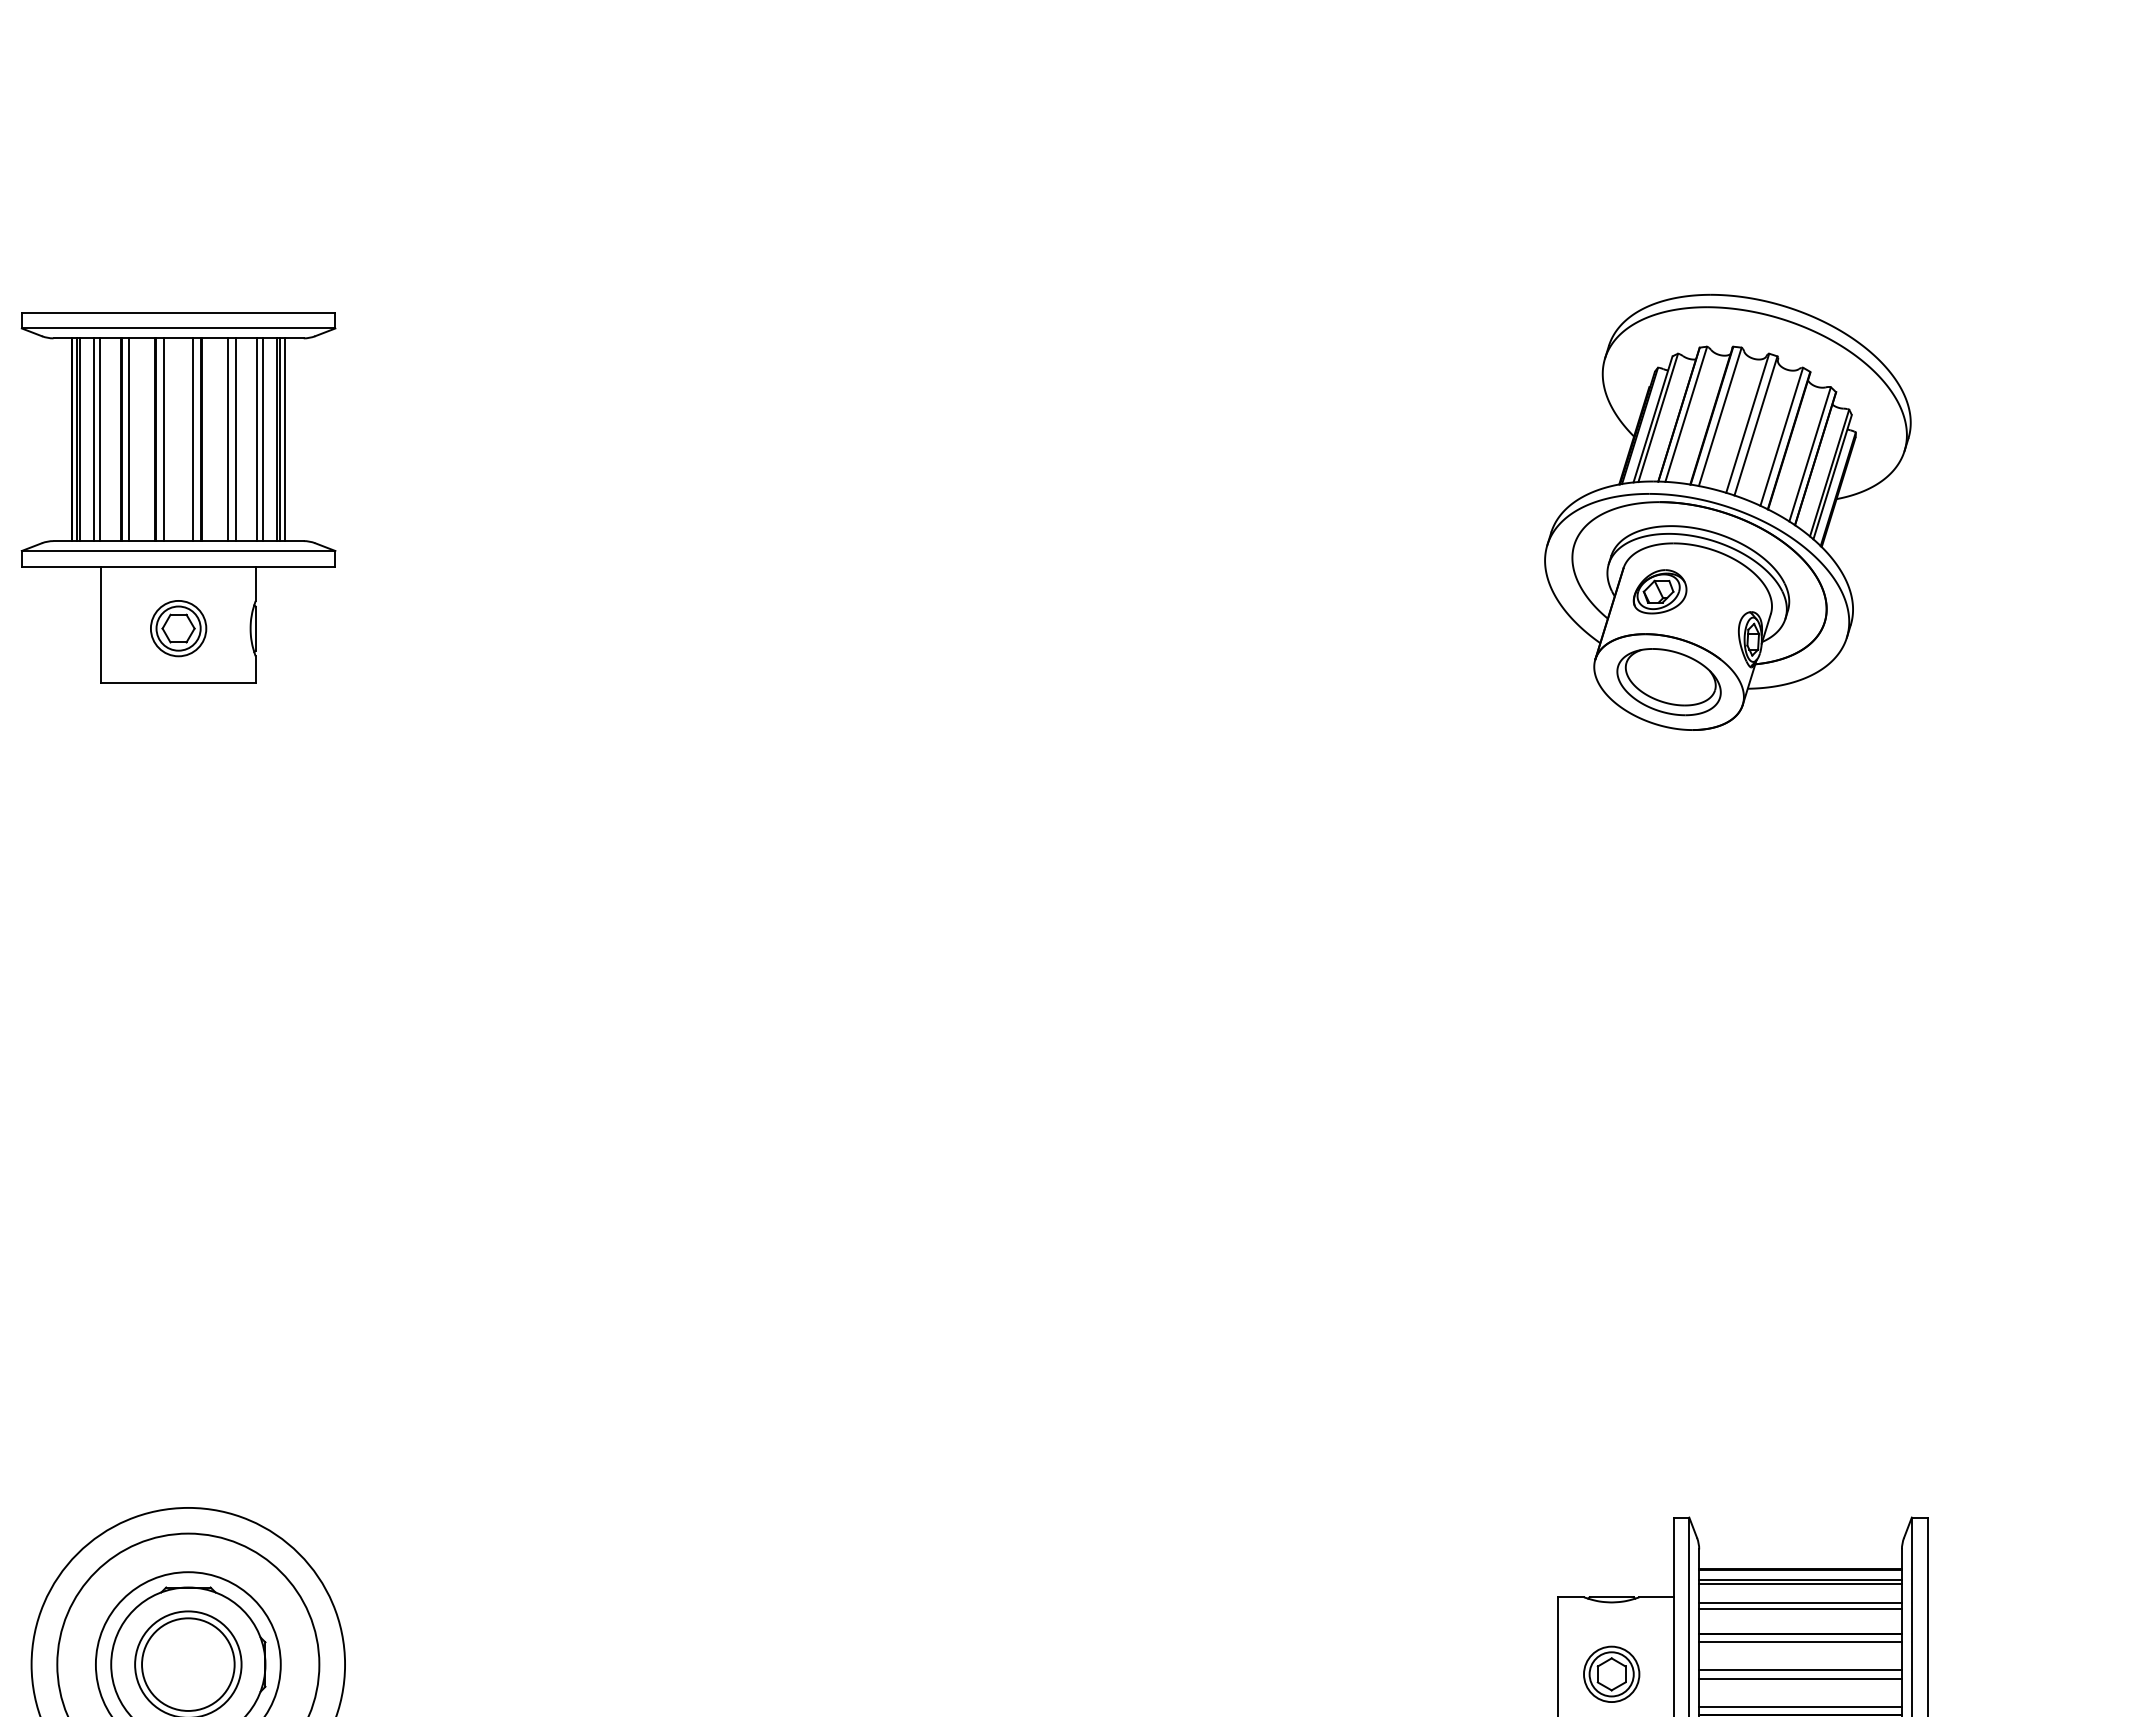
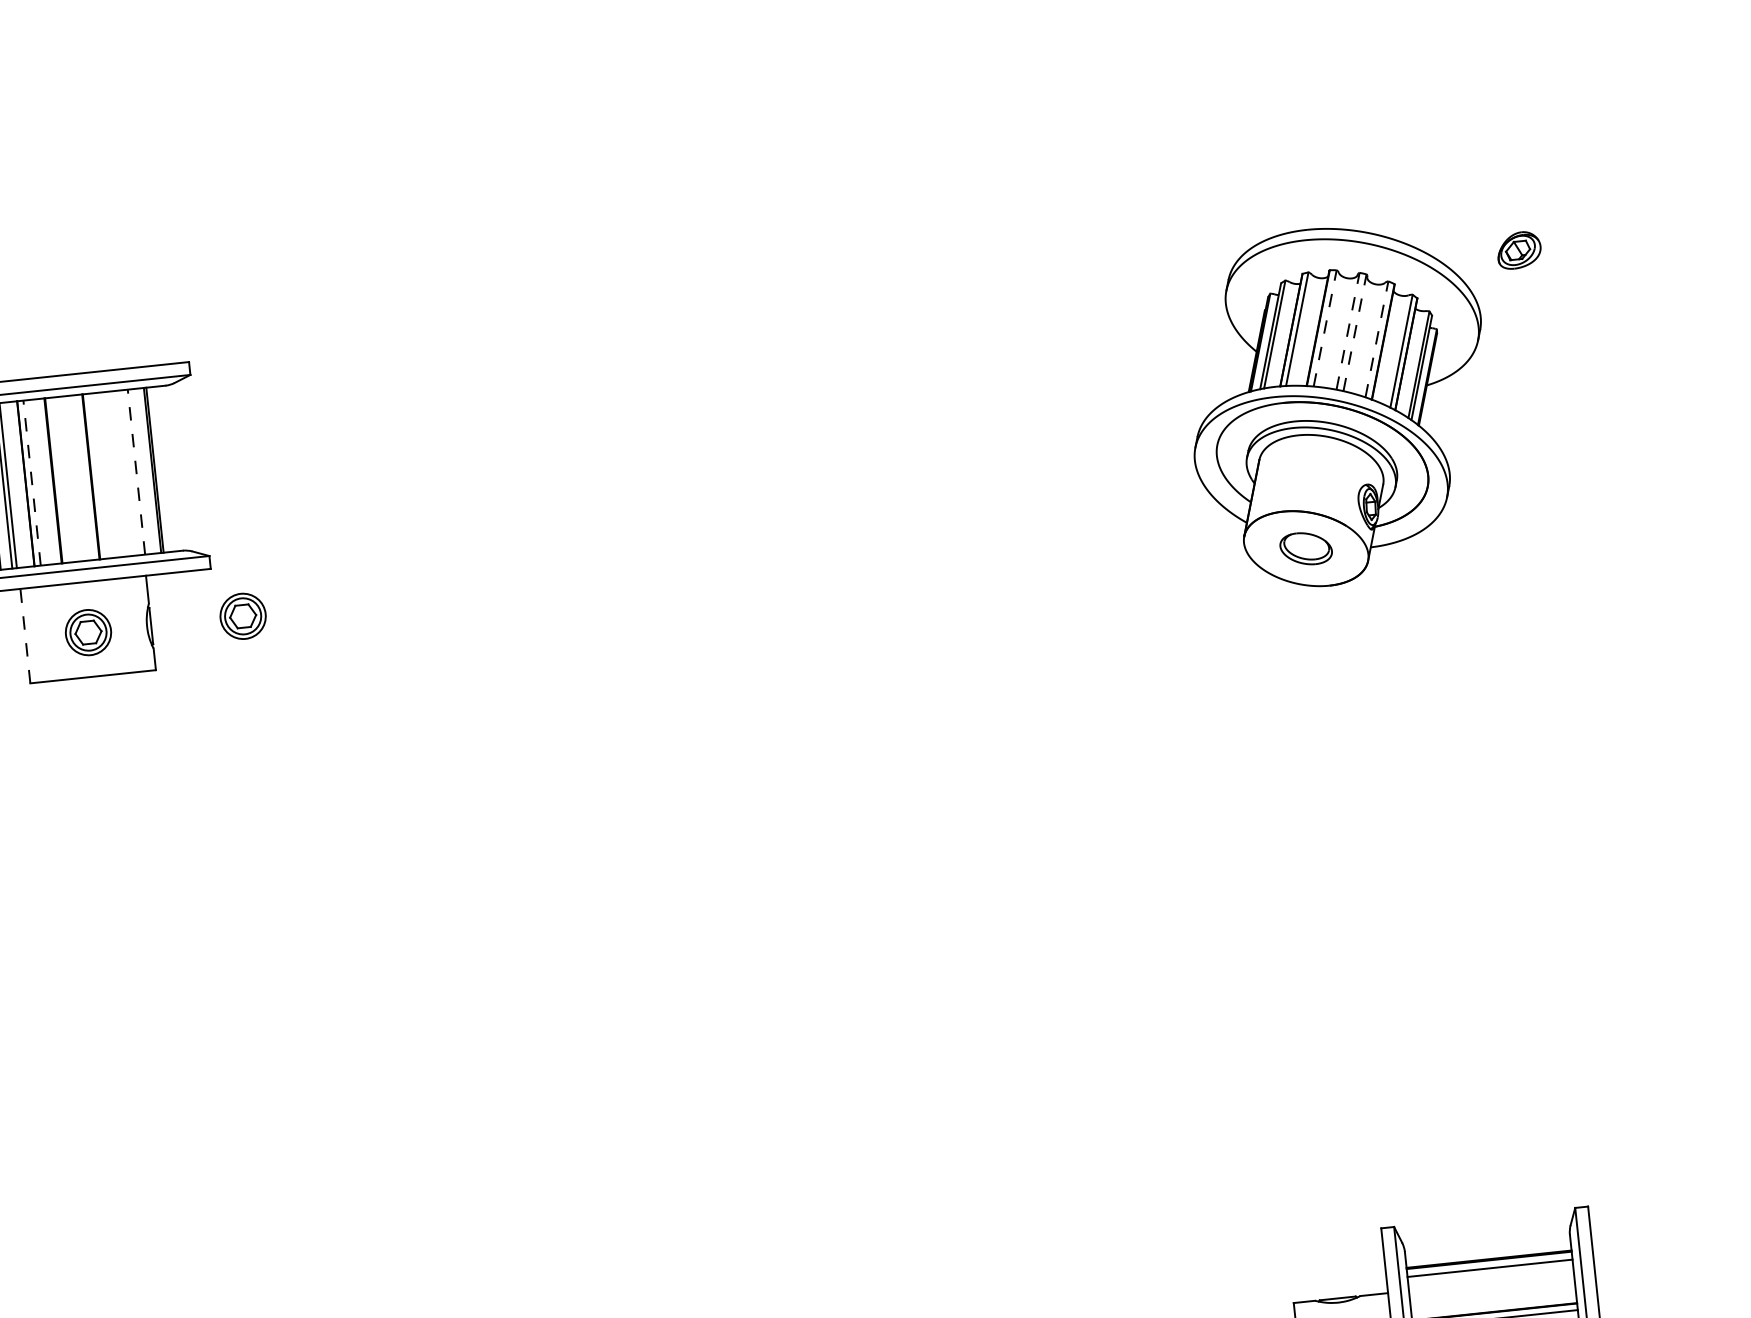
line: (1720, 416) -> (1325, 328), solid -> dashed
line: (1747, 423) -> (1347, 331), solid -> dashed
line: (1755, 425) -> (1354, 332), solid -> dashed
line: (1781, 436) -> (1376, 339), solid -> dashed
line: (129, 439) -> (32, 482), solid -> dashed
line: (164, 439) -> (60, 479), removed
line: (192, 439) -> (83, 477), removed
line: (228, 439) -> (112, 474), removed
line: (235, 439) -> (118, 473), removed
line: (257, 439) -> (136, 471), solid -> dashed
line: (263, 439) -> (141, 471), removed
line: (285, 439) -> (159, 469), removed
part: (1659, 591) -> (1518, 250), moved
line: (101, 624) -> (25, 635), solid -> dashed
part: (368, 628) -> (243, 616), added
part: (1668, 682) -> (1305, 549), size x0.6
line: (1800, 1584) -> (1490, 1271), removed
line: (1800, 1602) -> (1491, 1286), removed
line: (1800, 1609) -> (1492, 1292), removed

